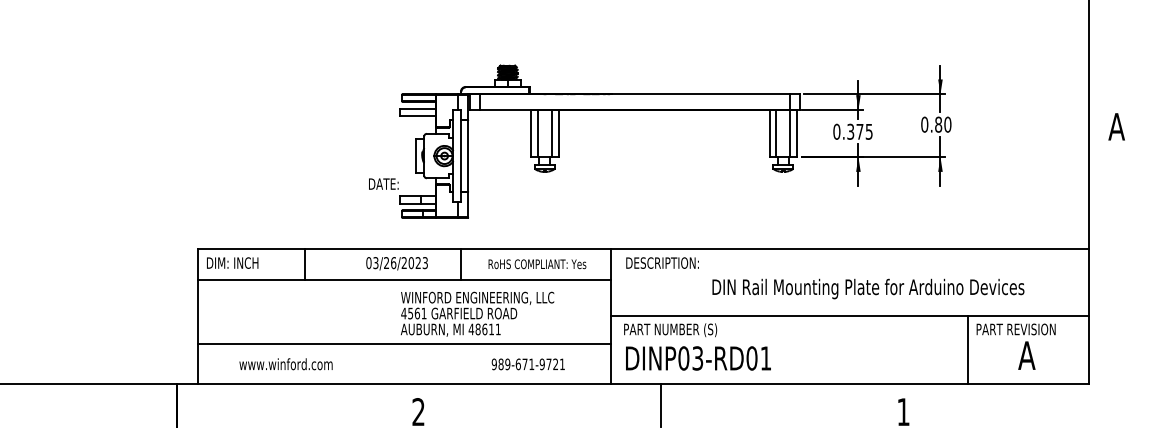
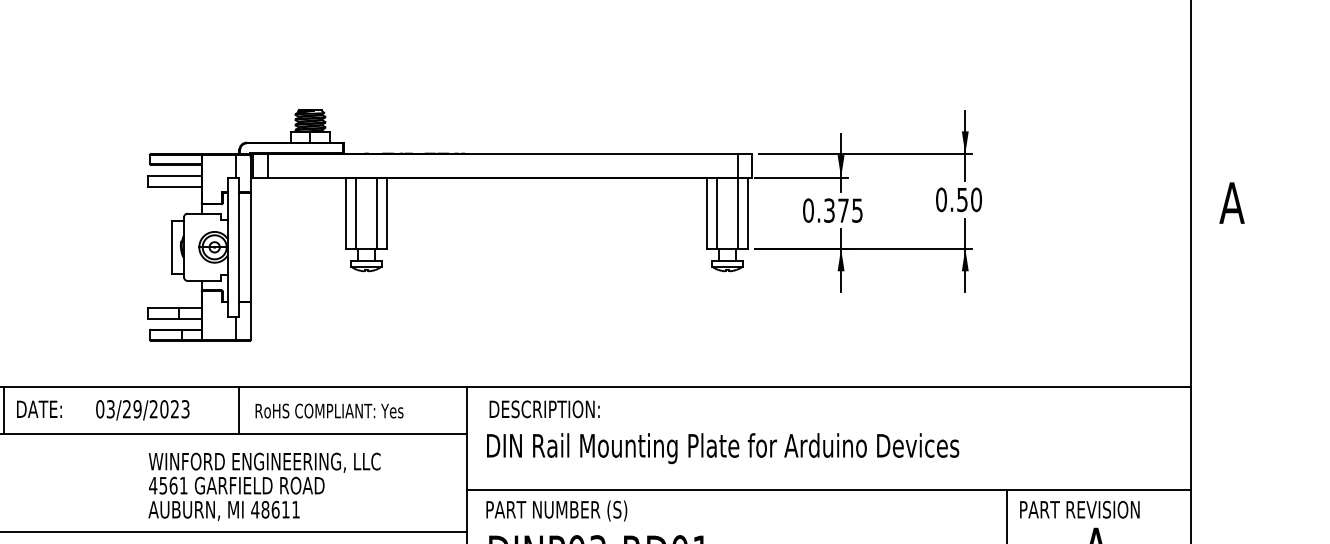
text: (938, 124) -> (962, 199), 0.80 -> 0.50
text: (383, 183) -> (39, 408), moved
text: (393, 263) -> (137, 409), 03/26/2023 -> 03/29/2023
text: (537, 264) -> (329, 411), moved
text: (868, 288) -> (723, 447), moved

